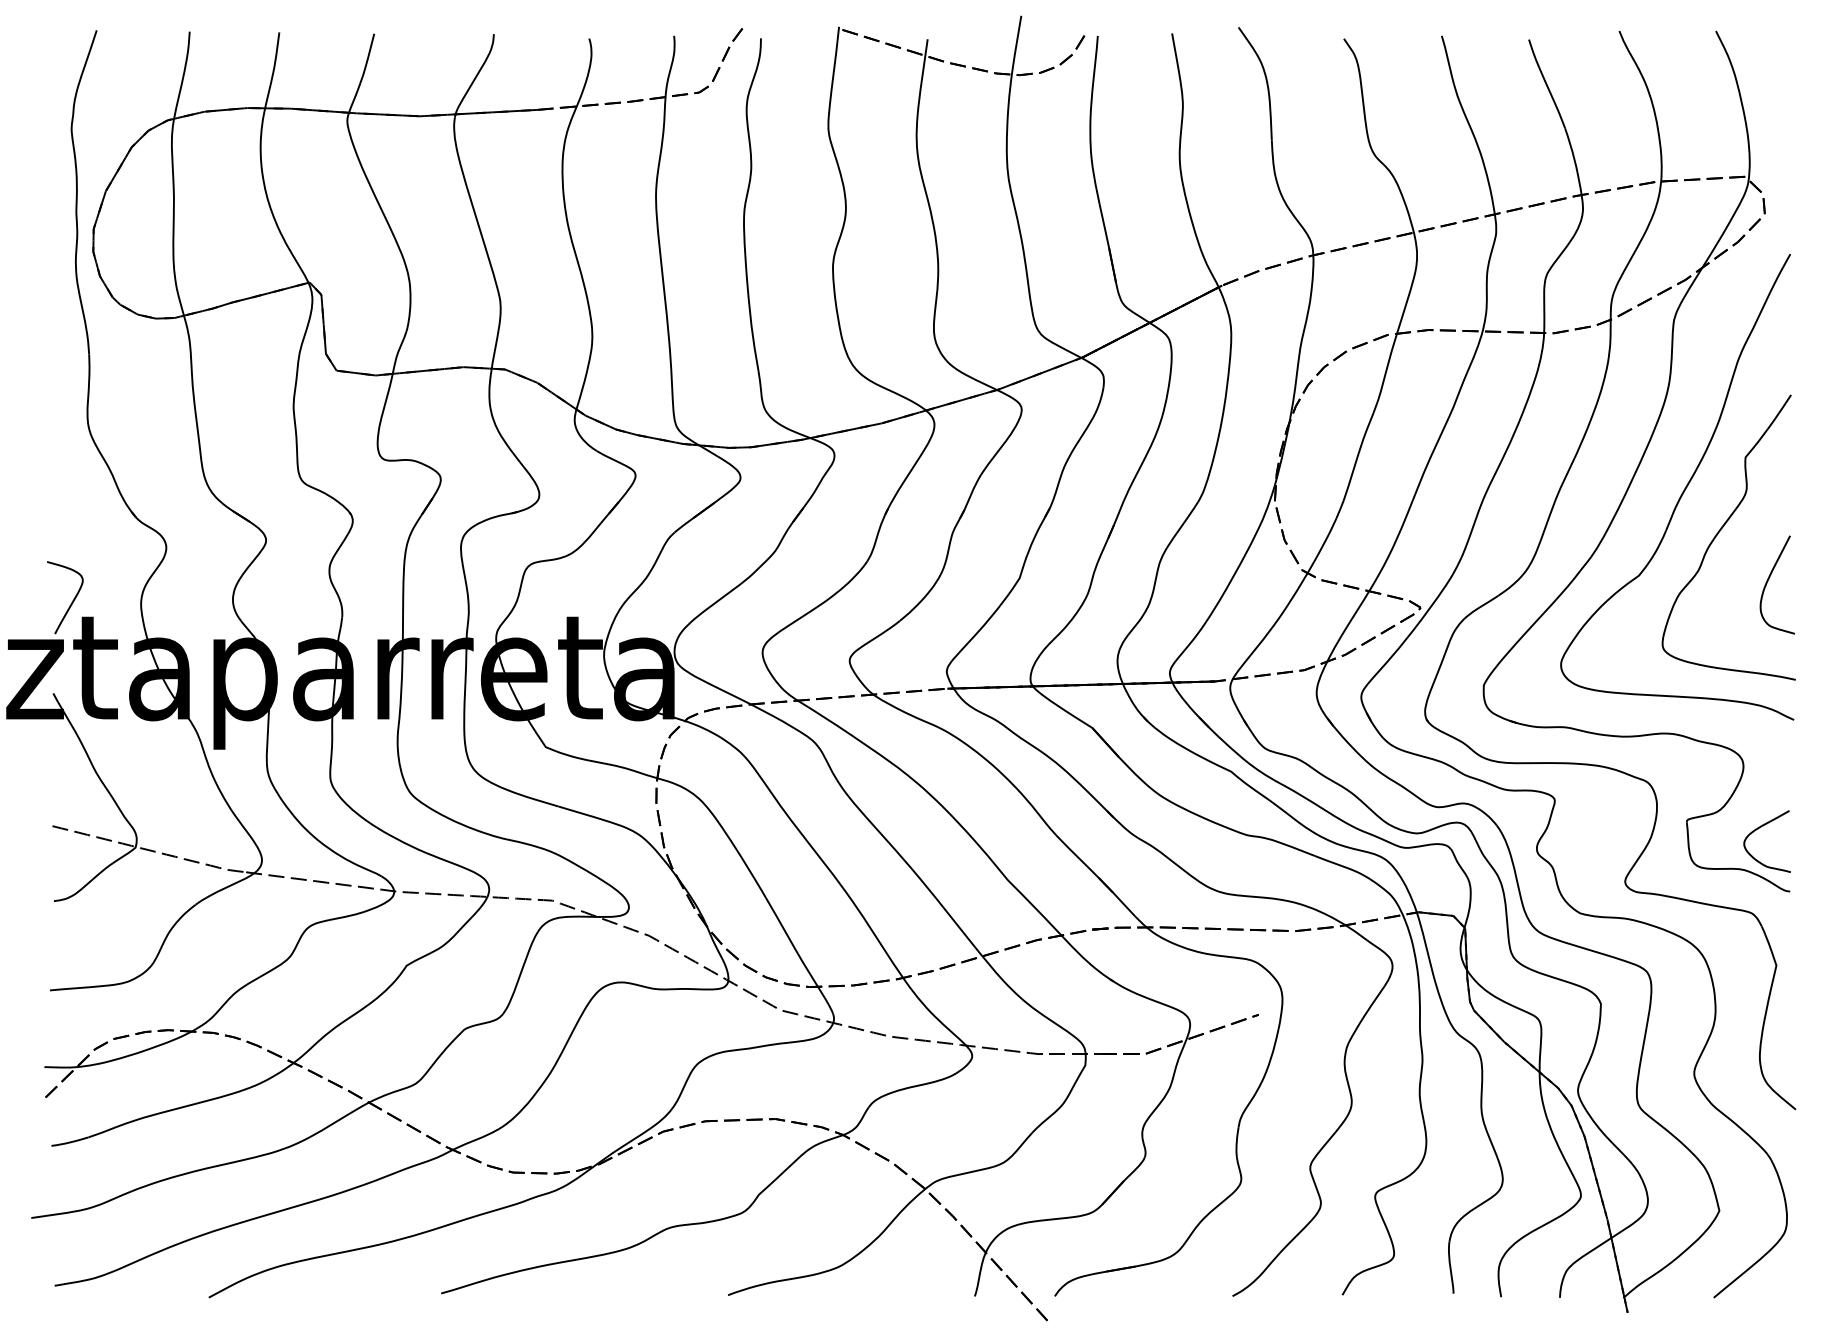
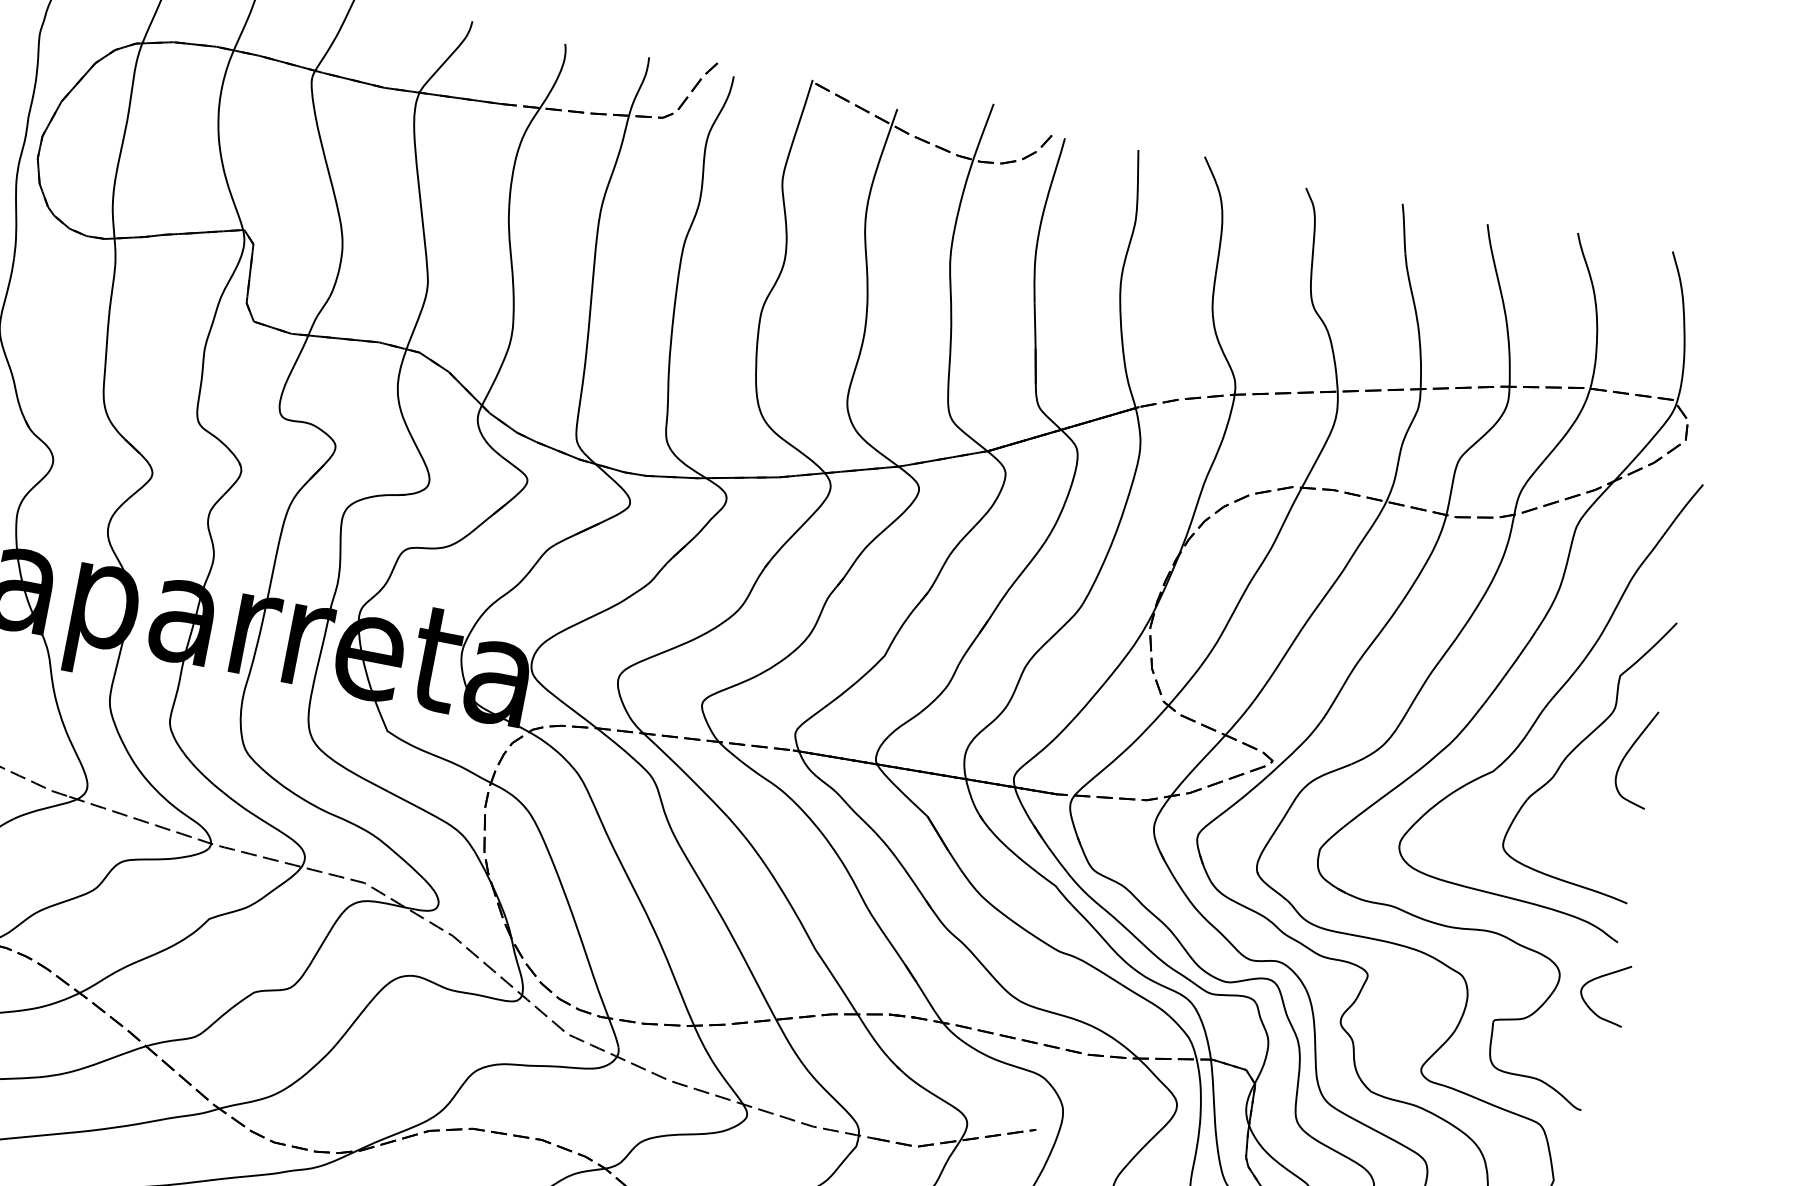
curve: (1768, 581) -> (1628, 752), moved
curve: (1758, 829) -> (1598, 978), moved

